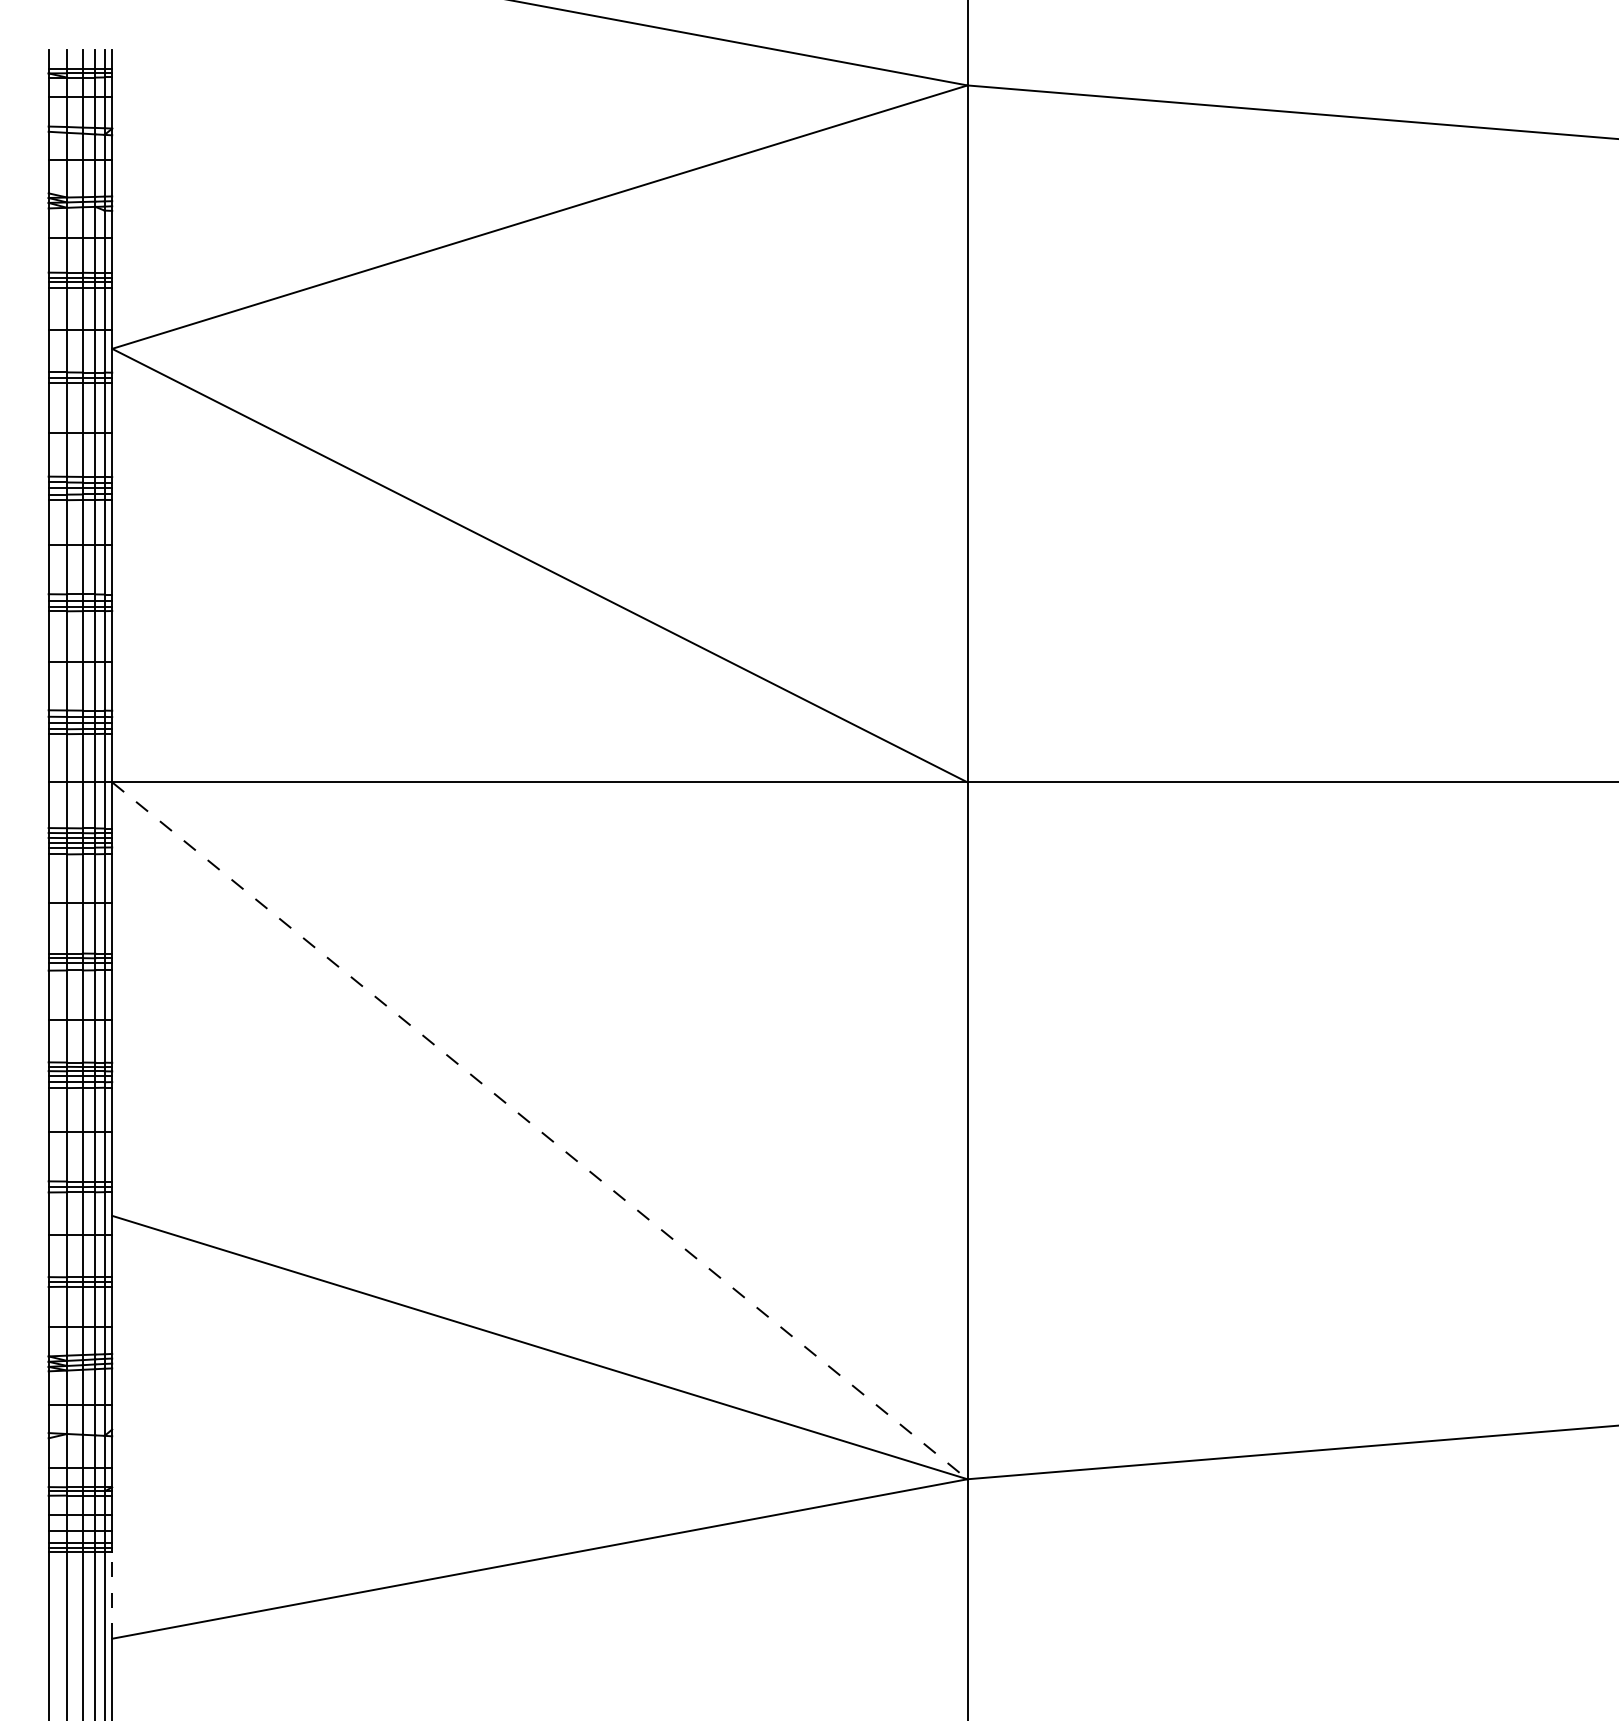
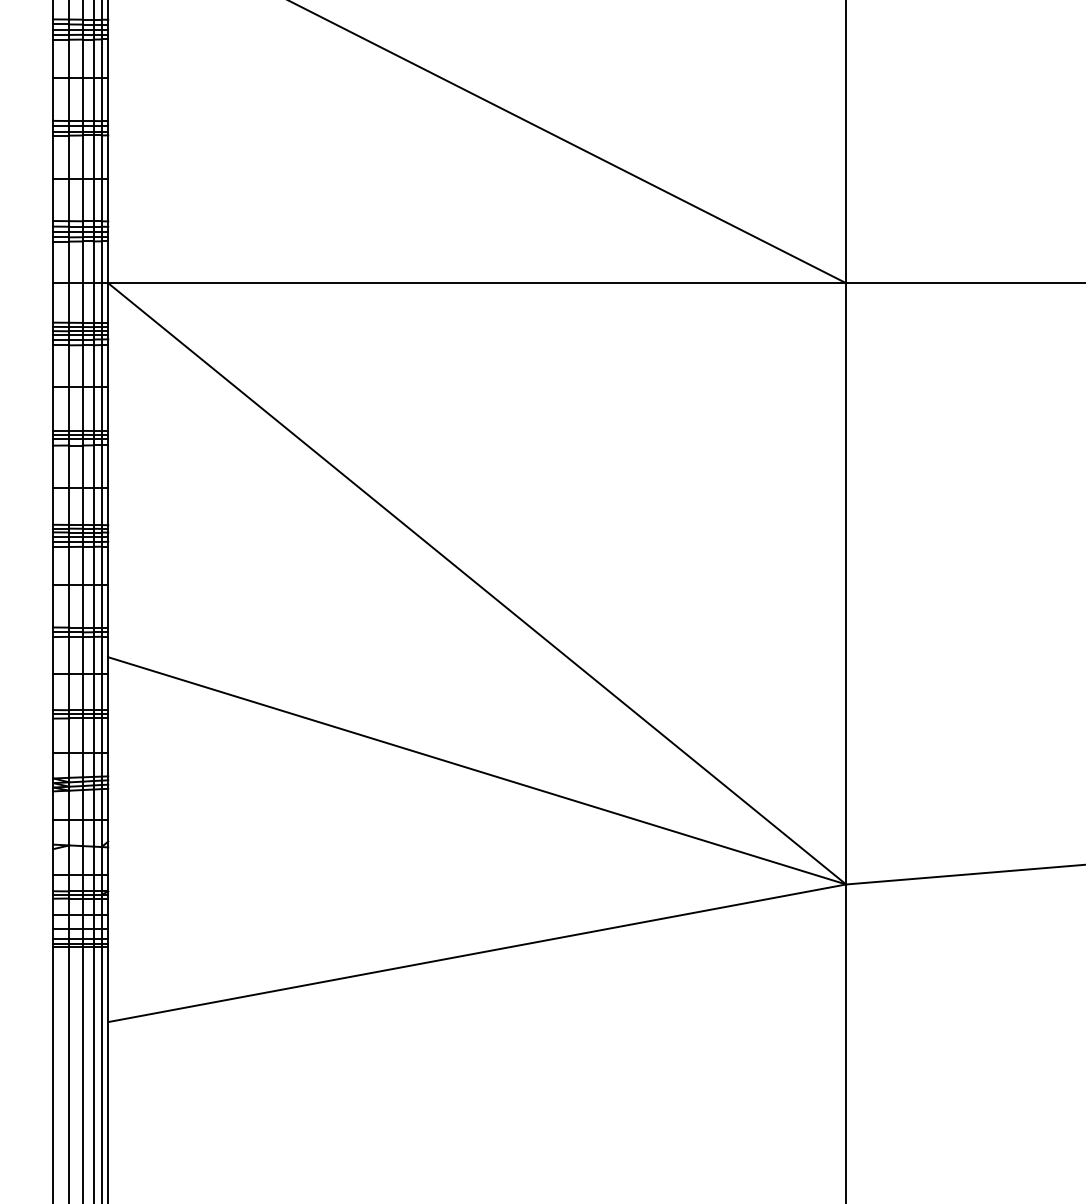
line: (539, 1130) -> (476, 583), dashed -> solid
line: (112, 1594) -> (108, 983), dashed -> solid

